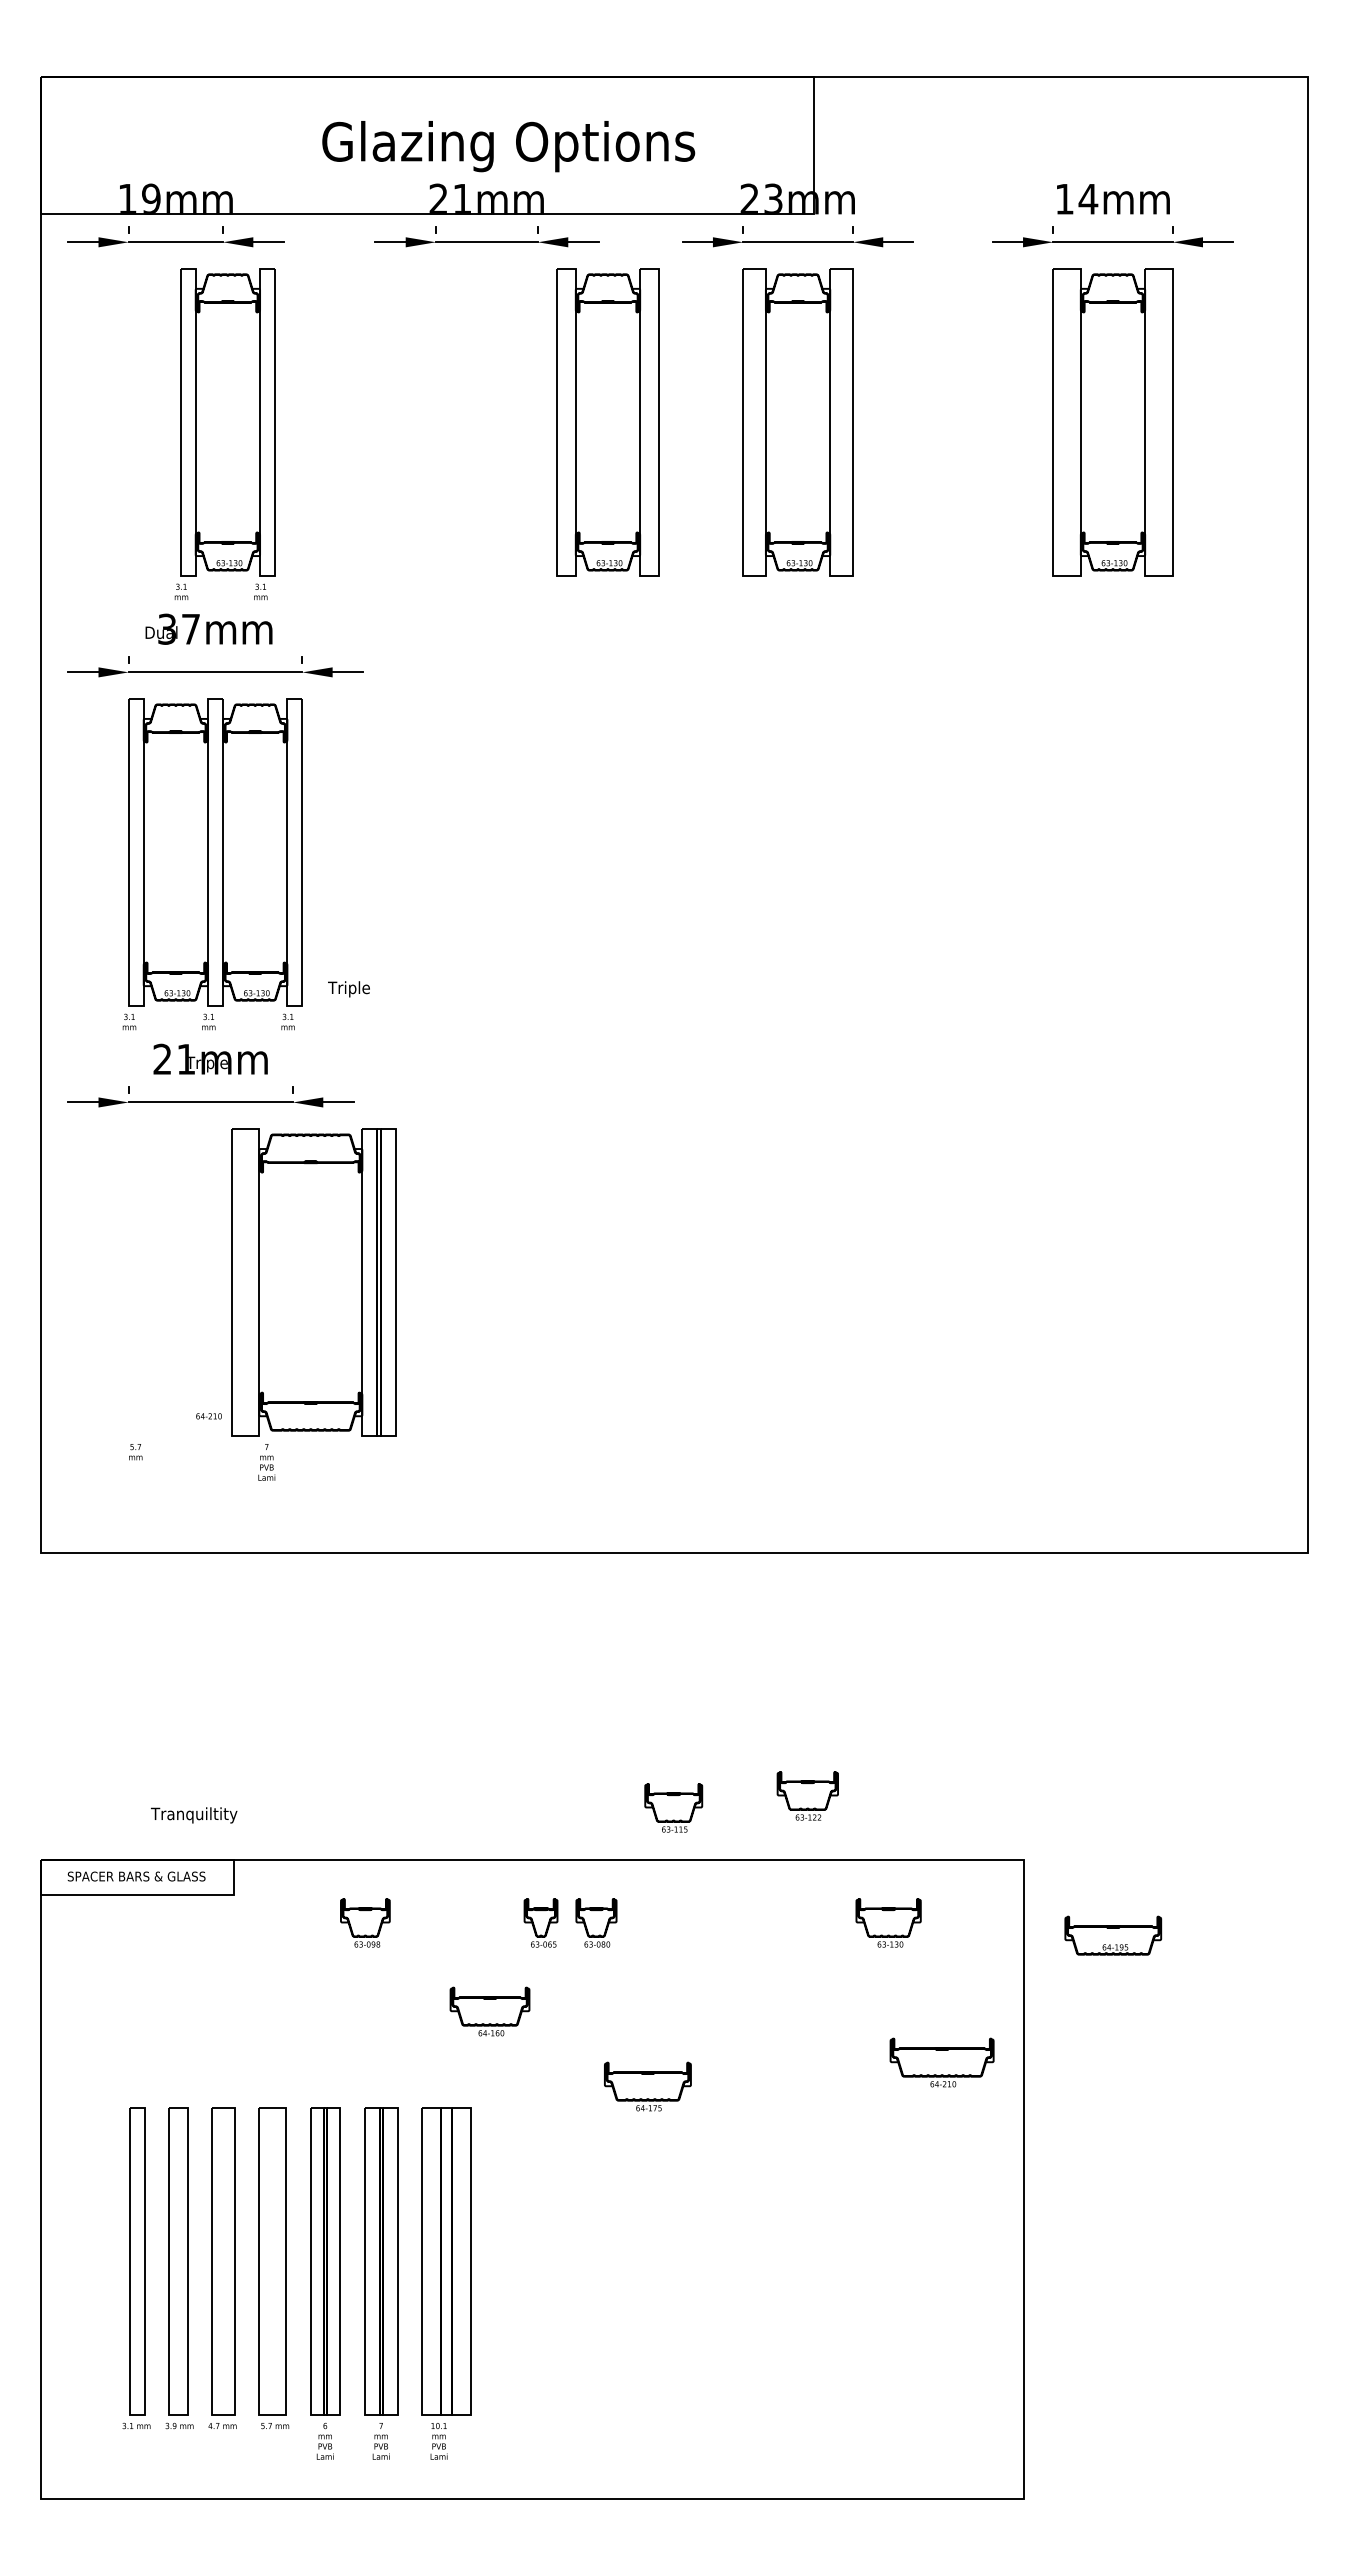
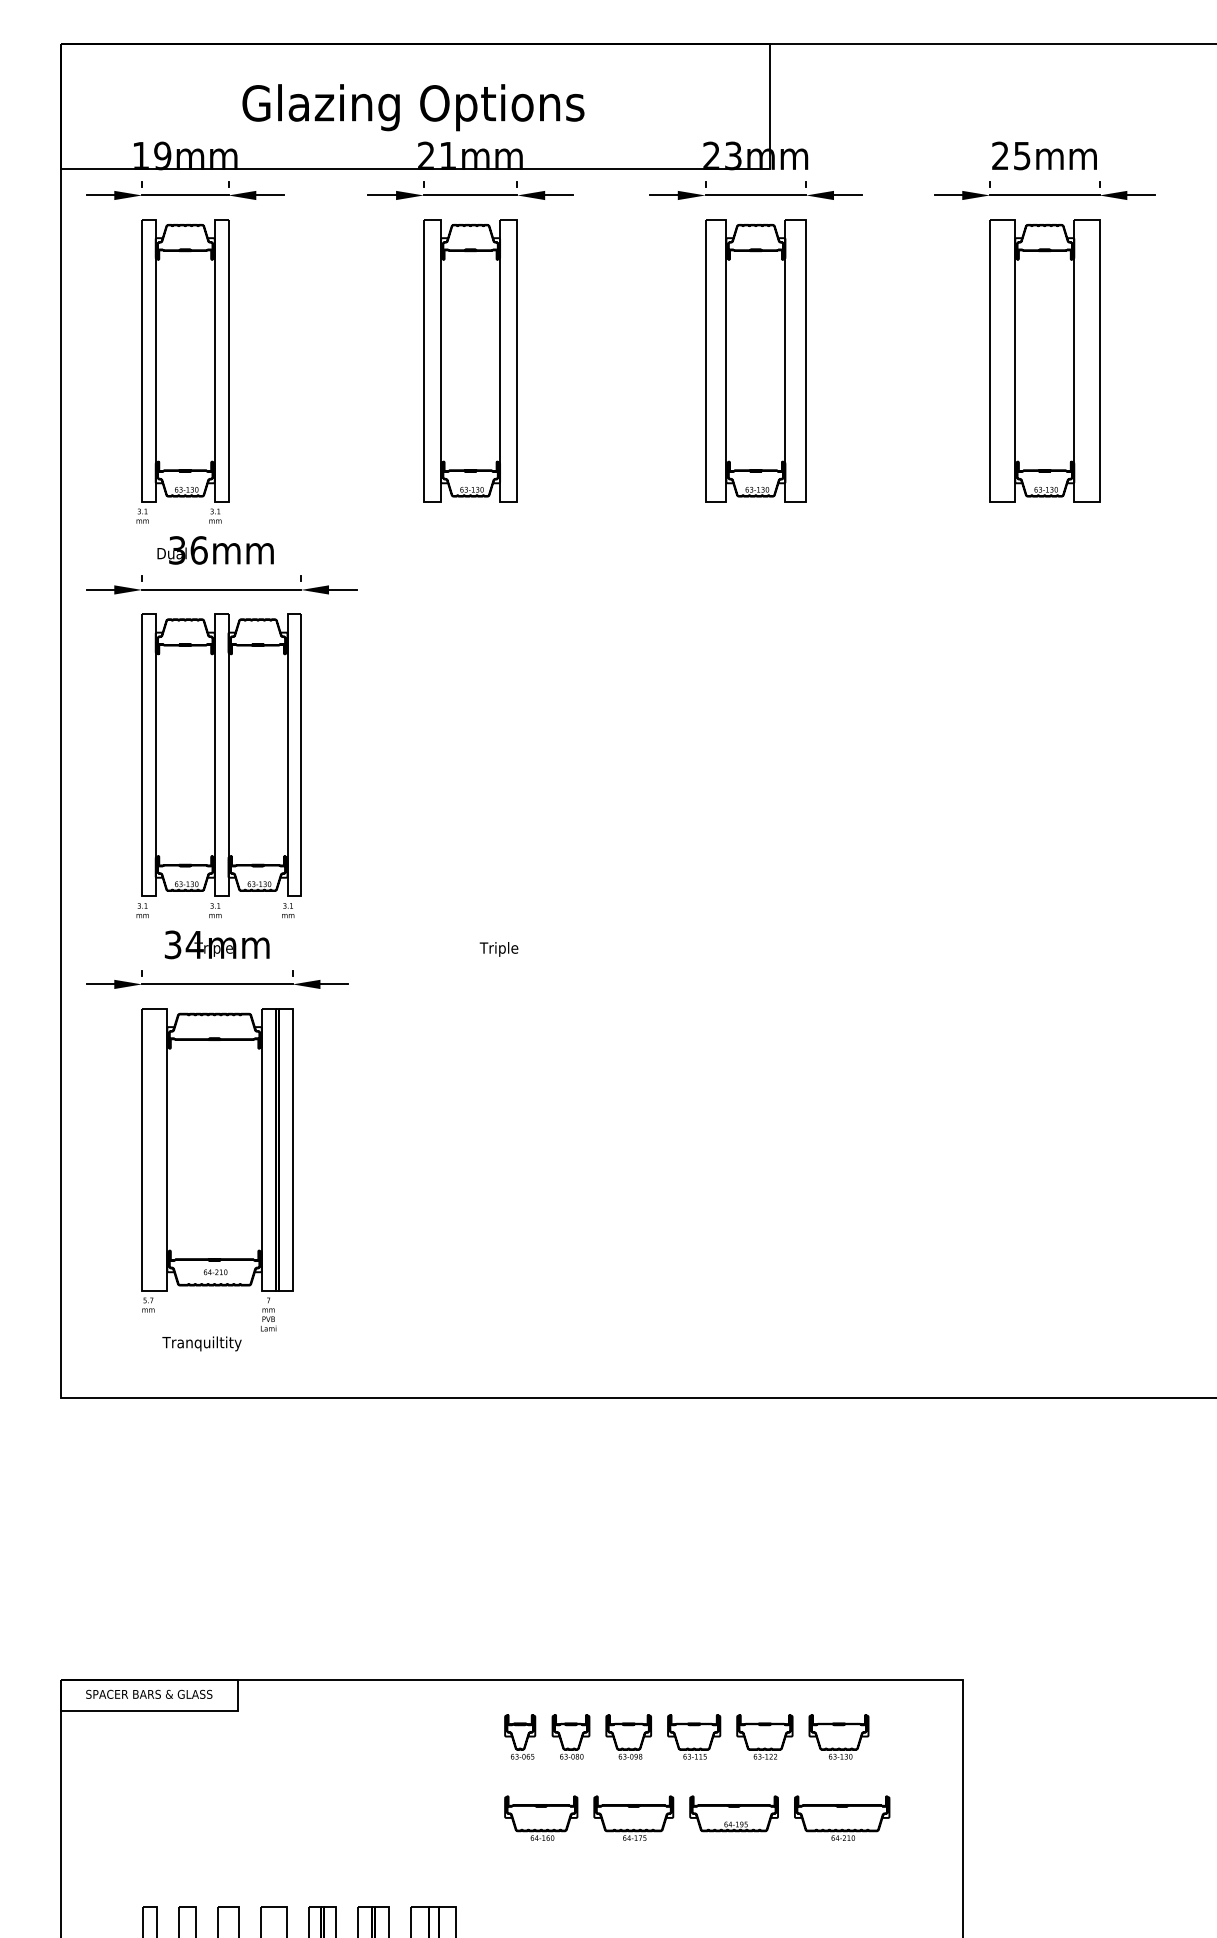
text: (508, 146) -> (413, 107), moved
text: (1076, 198) -> (1011, 155), 14mm -> 25mm
part: (607, 422) -> (470, 360), moved
part: (224, 434) -> (182, 371), moved
text: (190, 628) -> (198, 549), 37mm -> 36mm
text: (348, 989) -> (498, 949), moved
text: (174, 1059) -> (183, 945), 21mm -> 34mm
part: (313, 1282) -> (217, 1149), moved
part: (807, 1795) -> (764, 1736), moved
part: (673, 1807) -> (693, 1736), moved
text: (194, 1815) -> (202, 1343), moved
part: (365, 1922) -> (628, 1736), moved
part: (1113, 1935) -> (734, 1813), moved
part: (489, 2011) -> (540, 1818), moved
part: (941, 2062) -> (841, 1818), moved
part: (647, 2086) -> (633, 1818), moved

